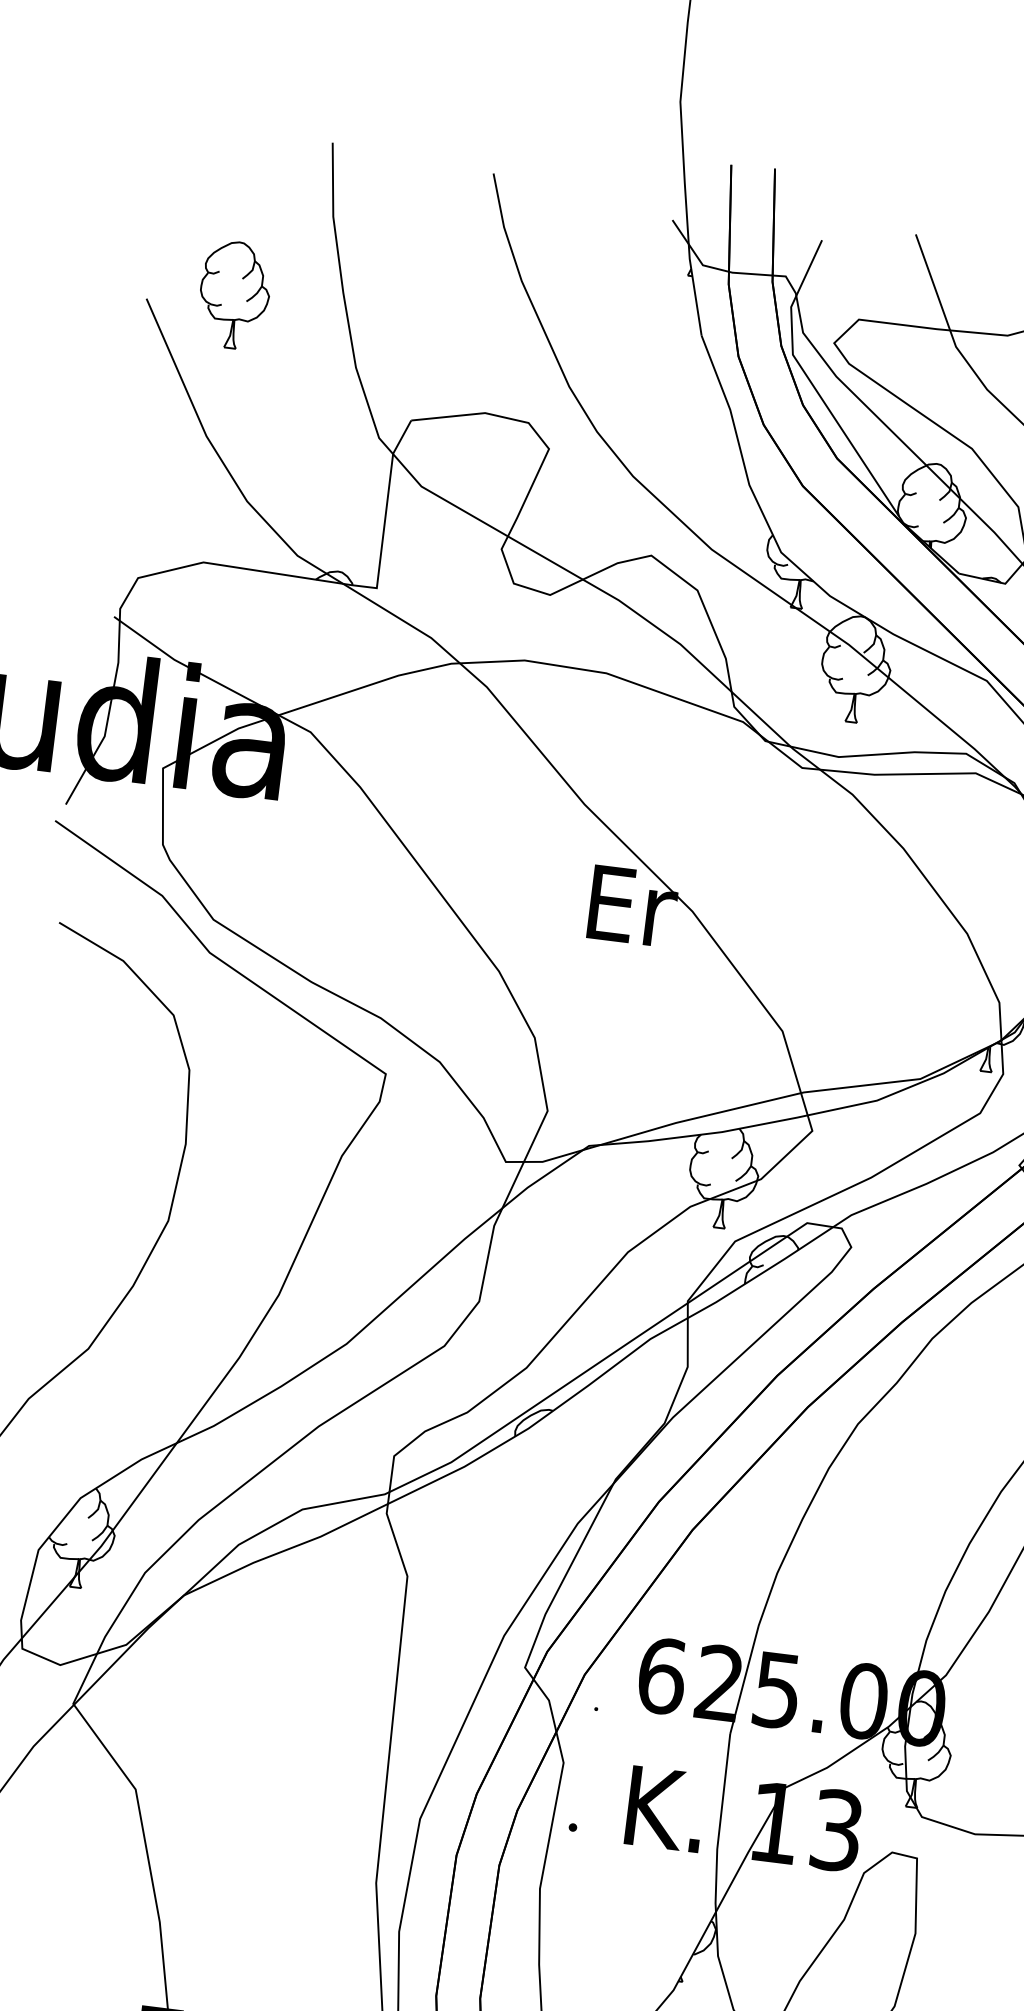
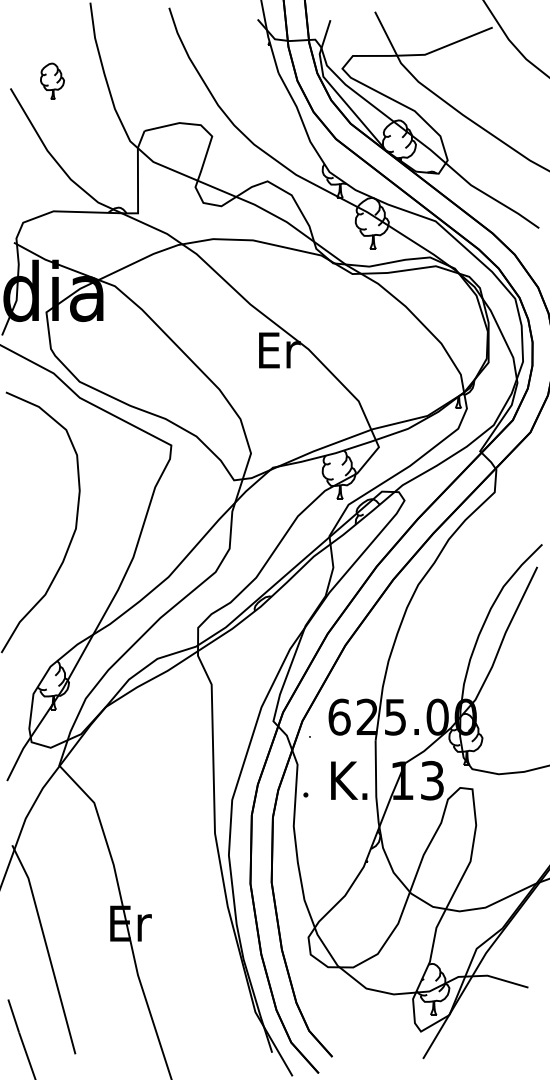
part: (234, 295) -> (52, 81), size x0.7

